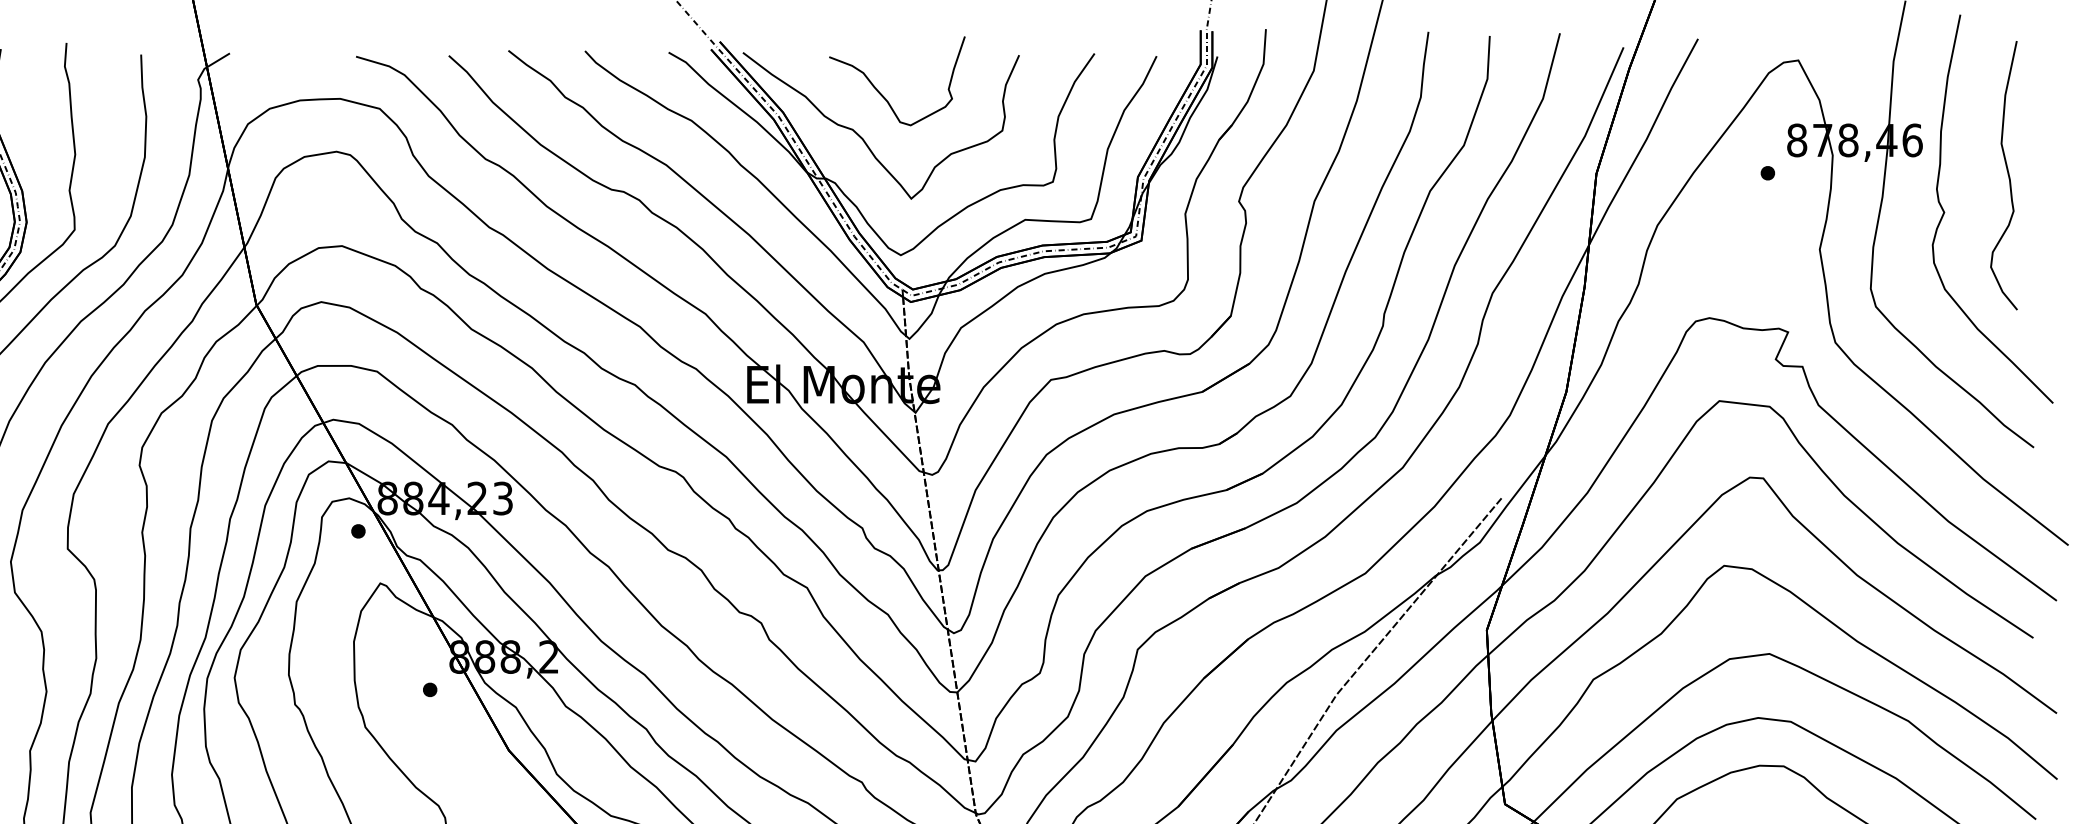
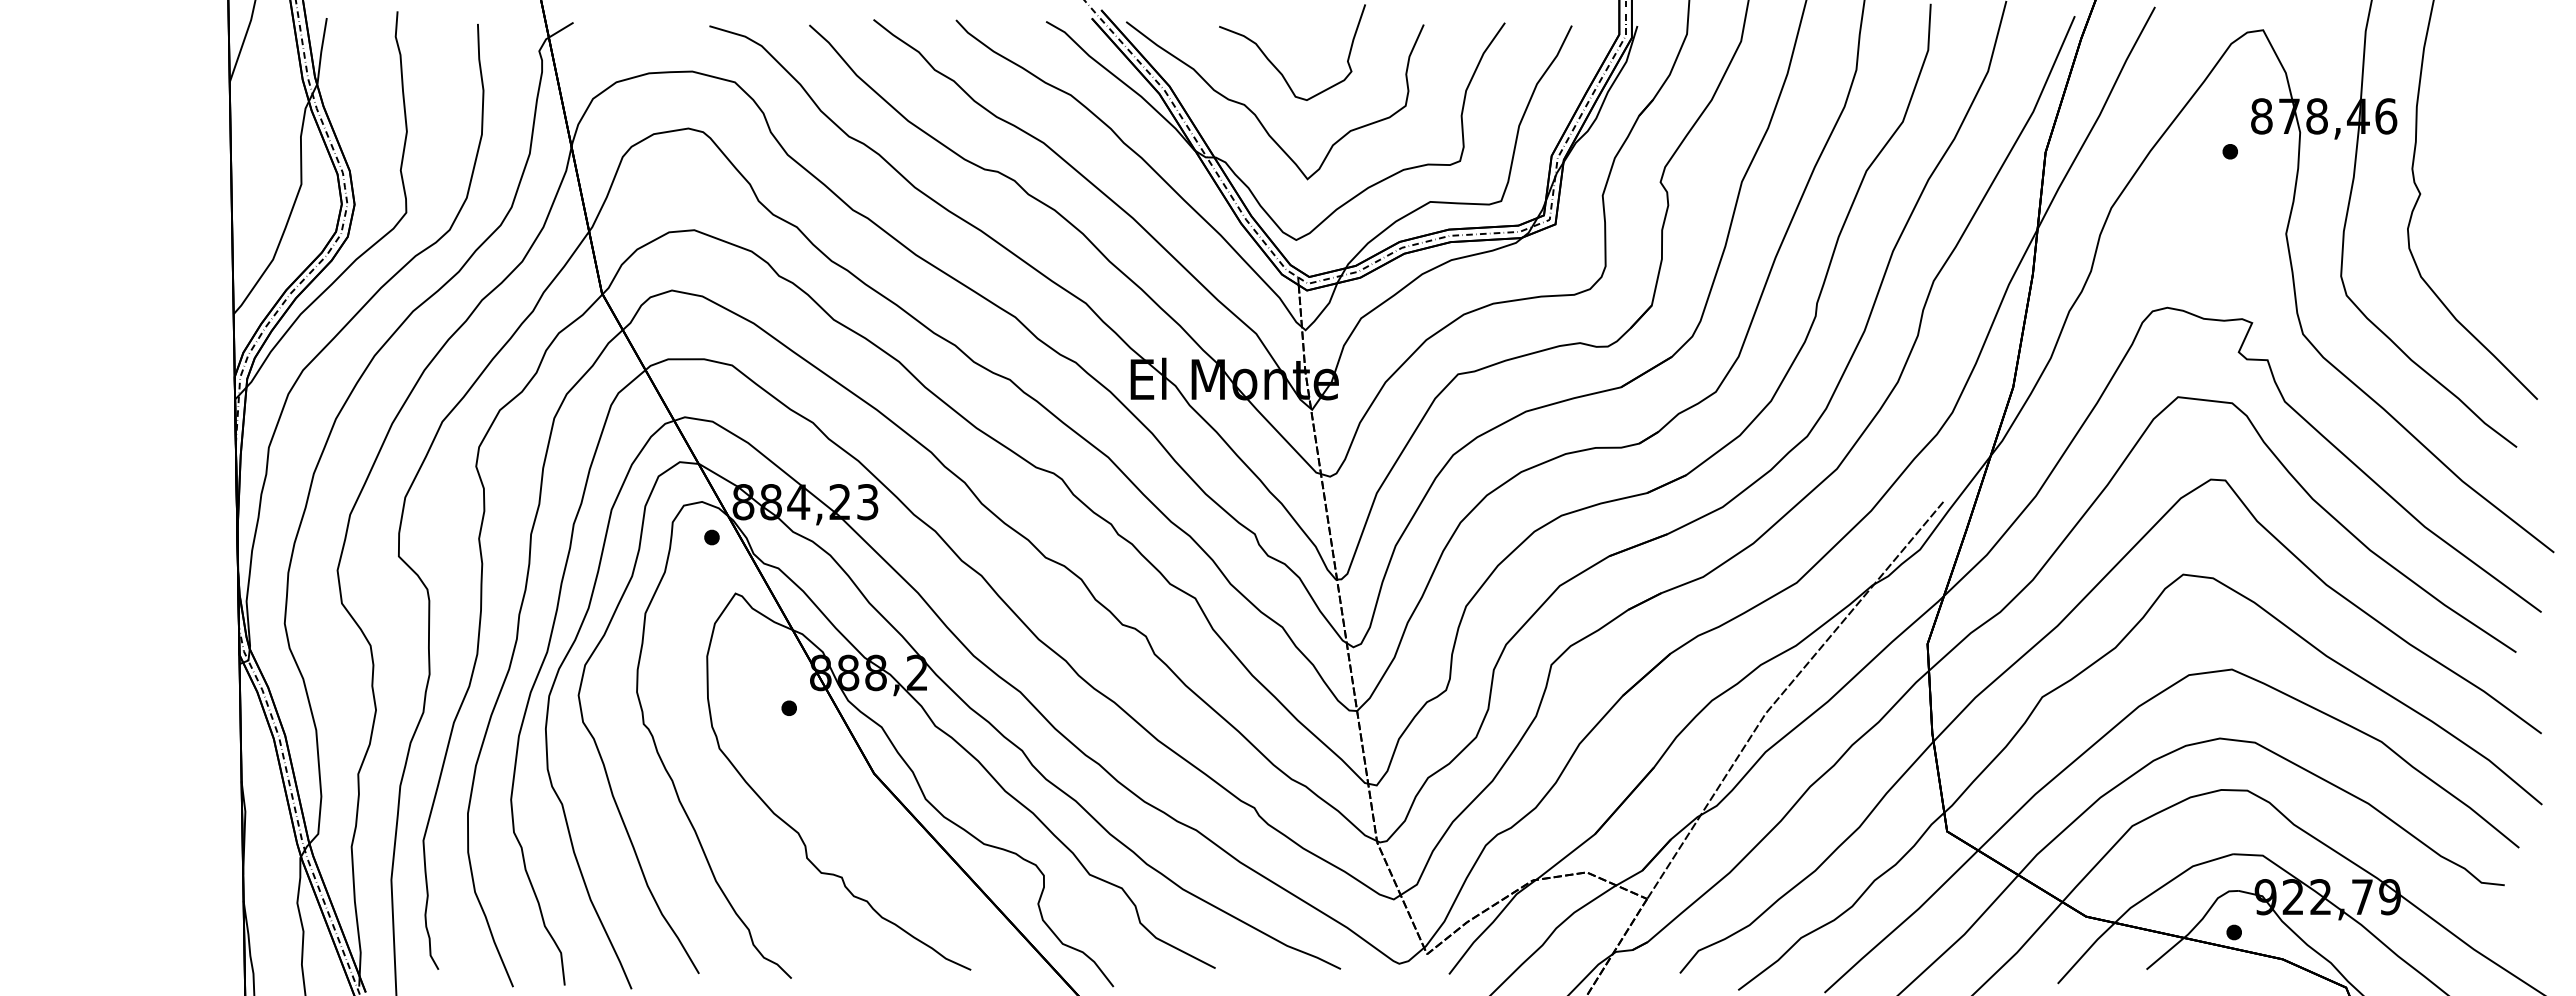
curve: (2007, 174) -> (2488, 153), removed

